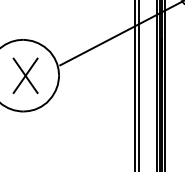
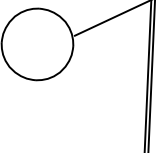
part: (25, 75) -> (39, 44), removed

